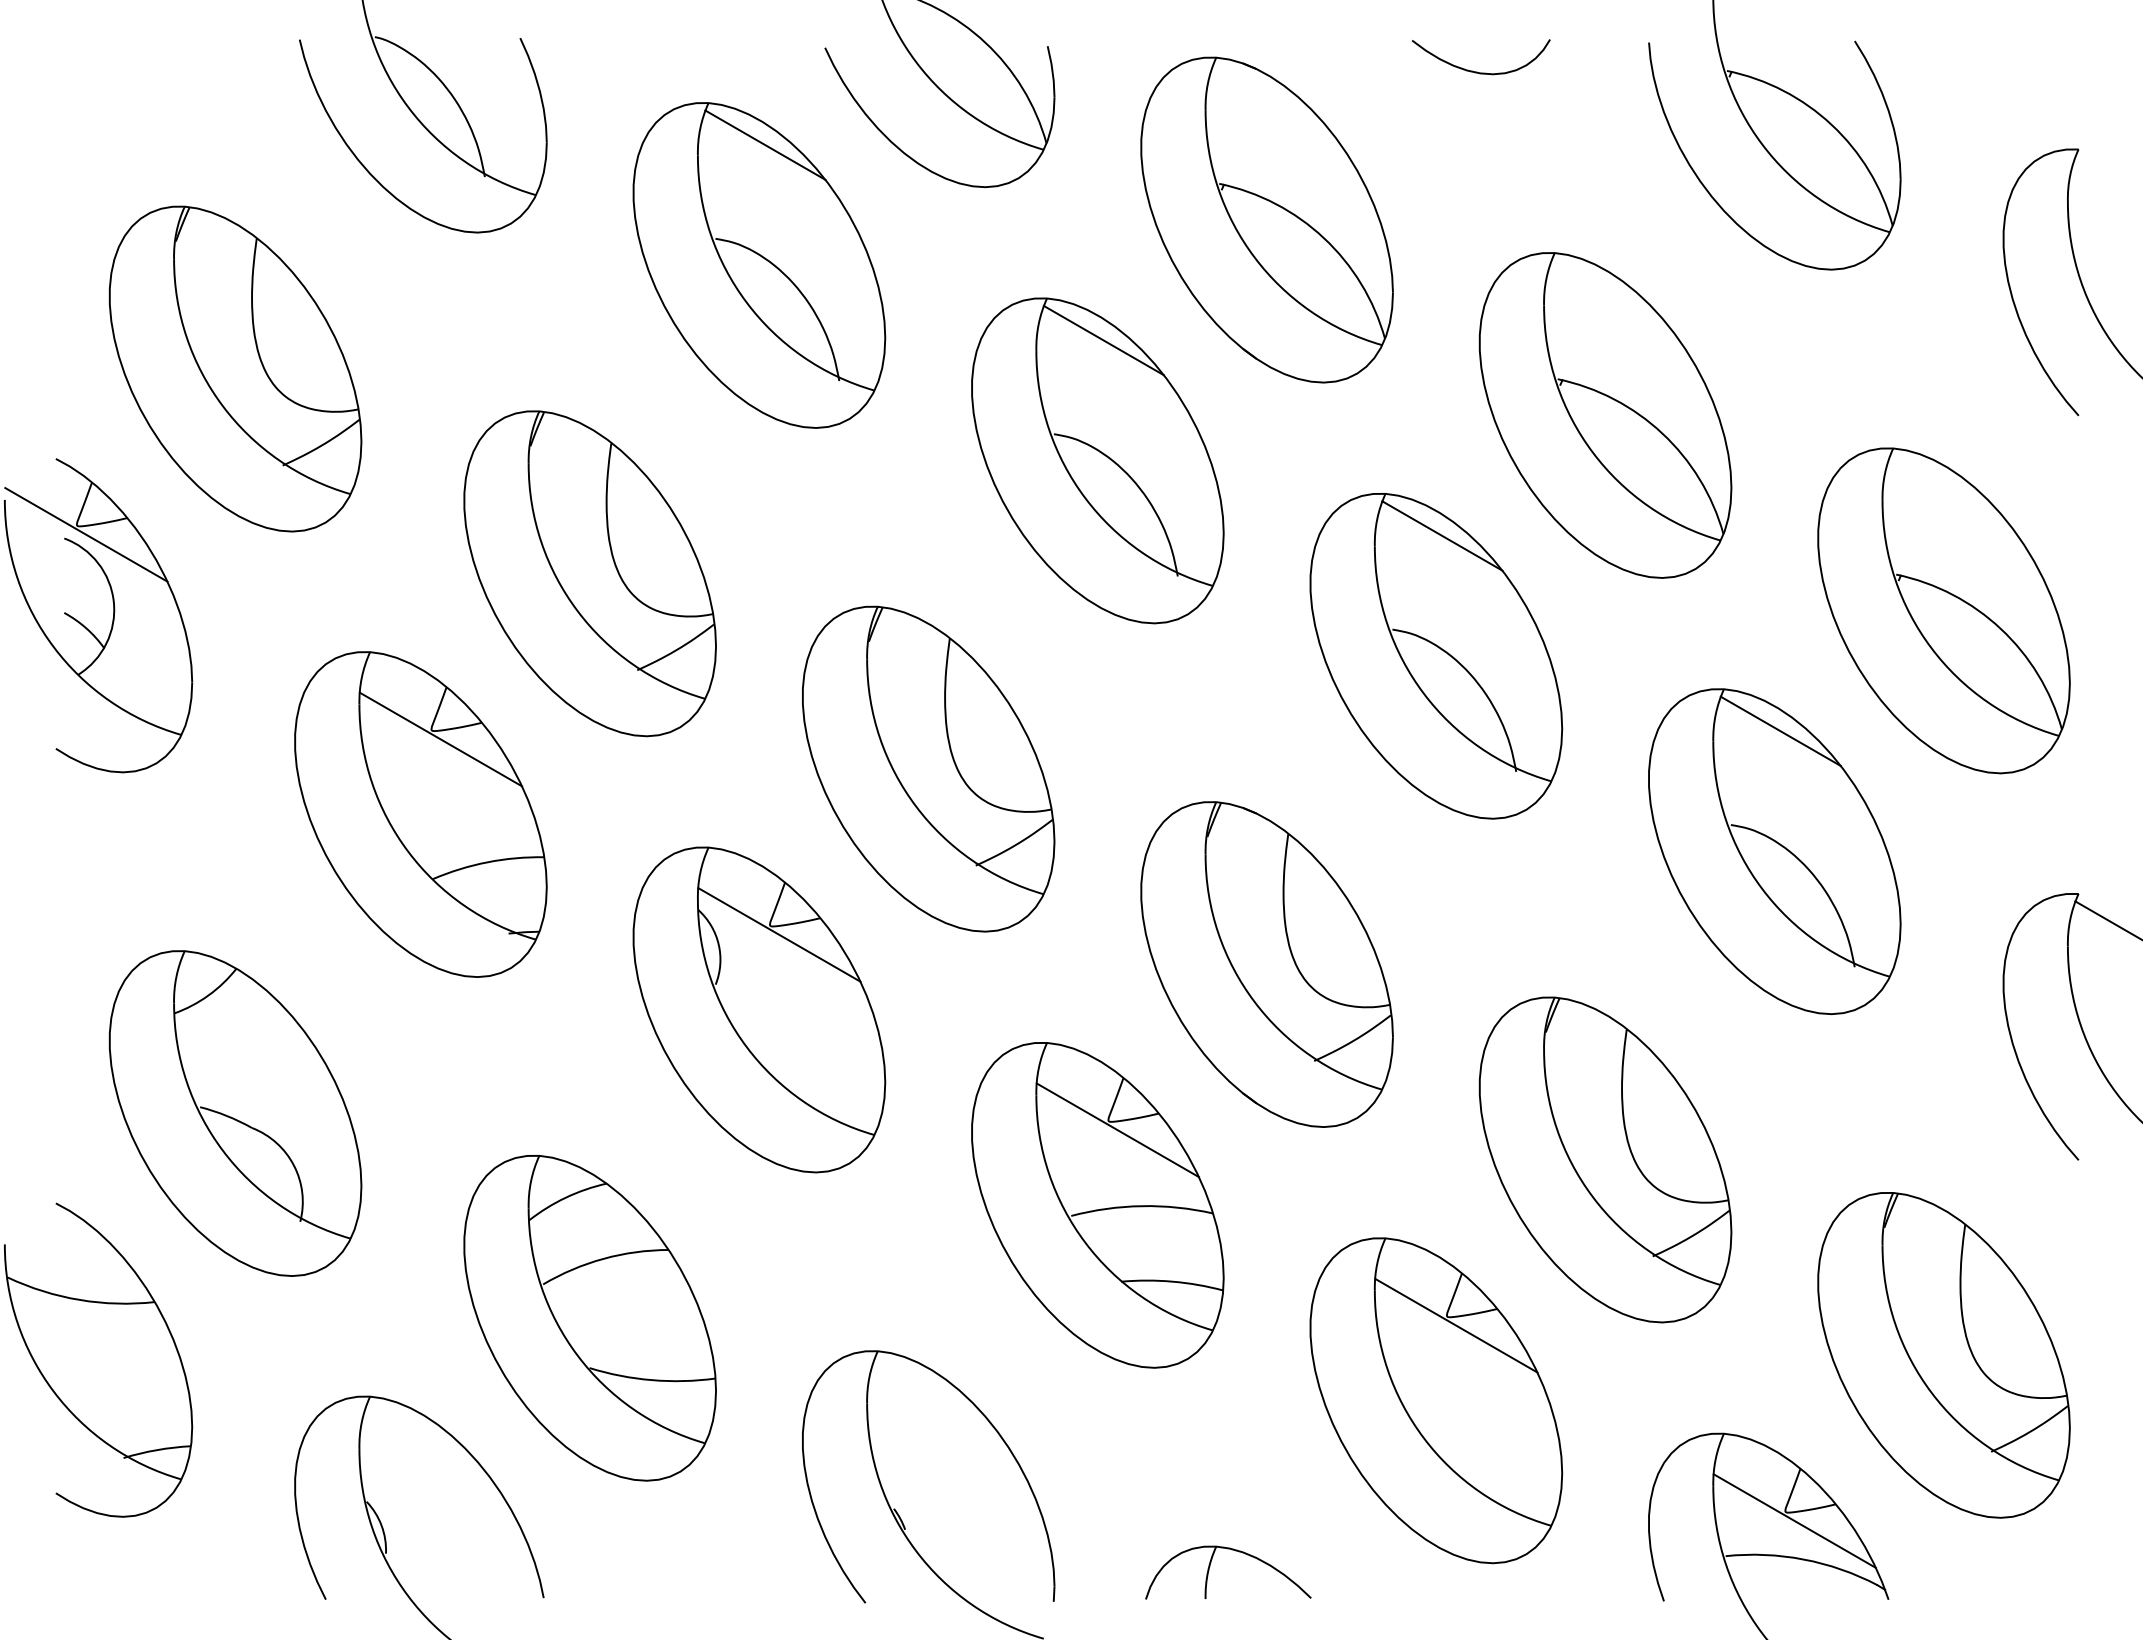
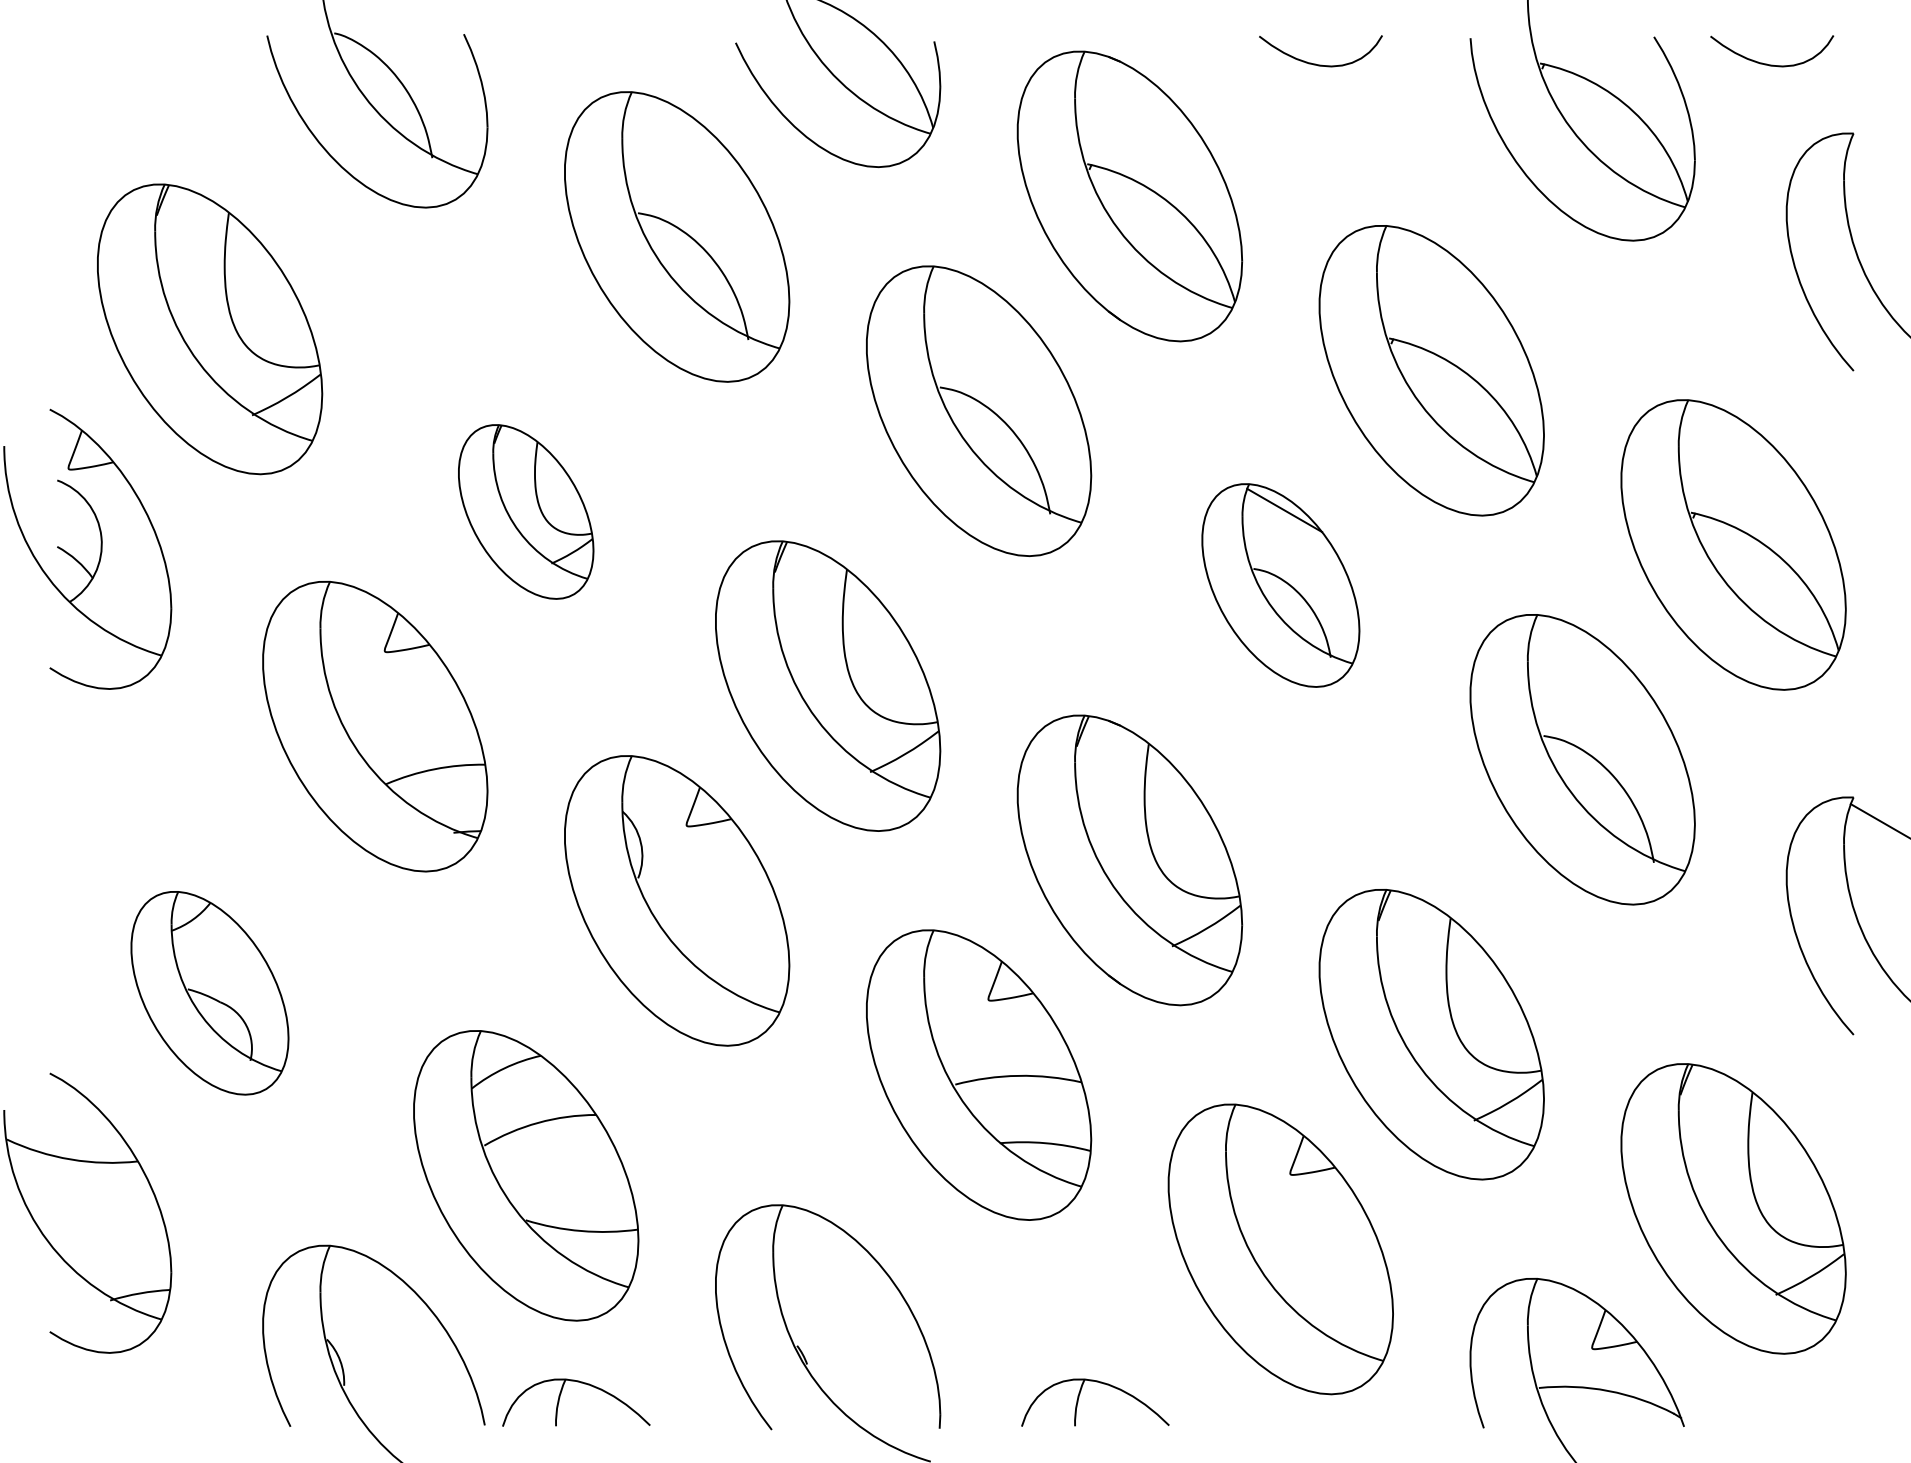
curve: (1983, 71) -> (1768, 63), added
line: (765, 144) -> (682, 129), removed
line: (1103, 340) -> (984, 303), removed
line: (86, 534) -> (77, 476), removed
part: (589, 573) -> (525, 511), size x0.6
part: (1436, 656) -> (1281, 585), size x0.7
line: (1780, 731) -> (1587, 652), removed
line: (440, 739) -> (392, 659), removed
line: (779, 934) -> (695, 833), removed
part: (235, 1113) -> (209, 993), size x0.7
line: (1117, 1130) -> (996, 1008), removed
line: (1456, 1325) -> (1298, 1182), removed
line: (1794, 1520) -> (1600, 1356), removed
part: (628, 1566) -> (560, 1397), added

